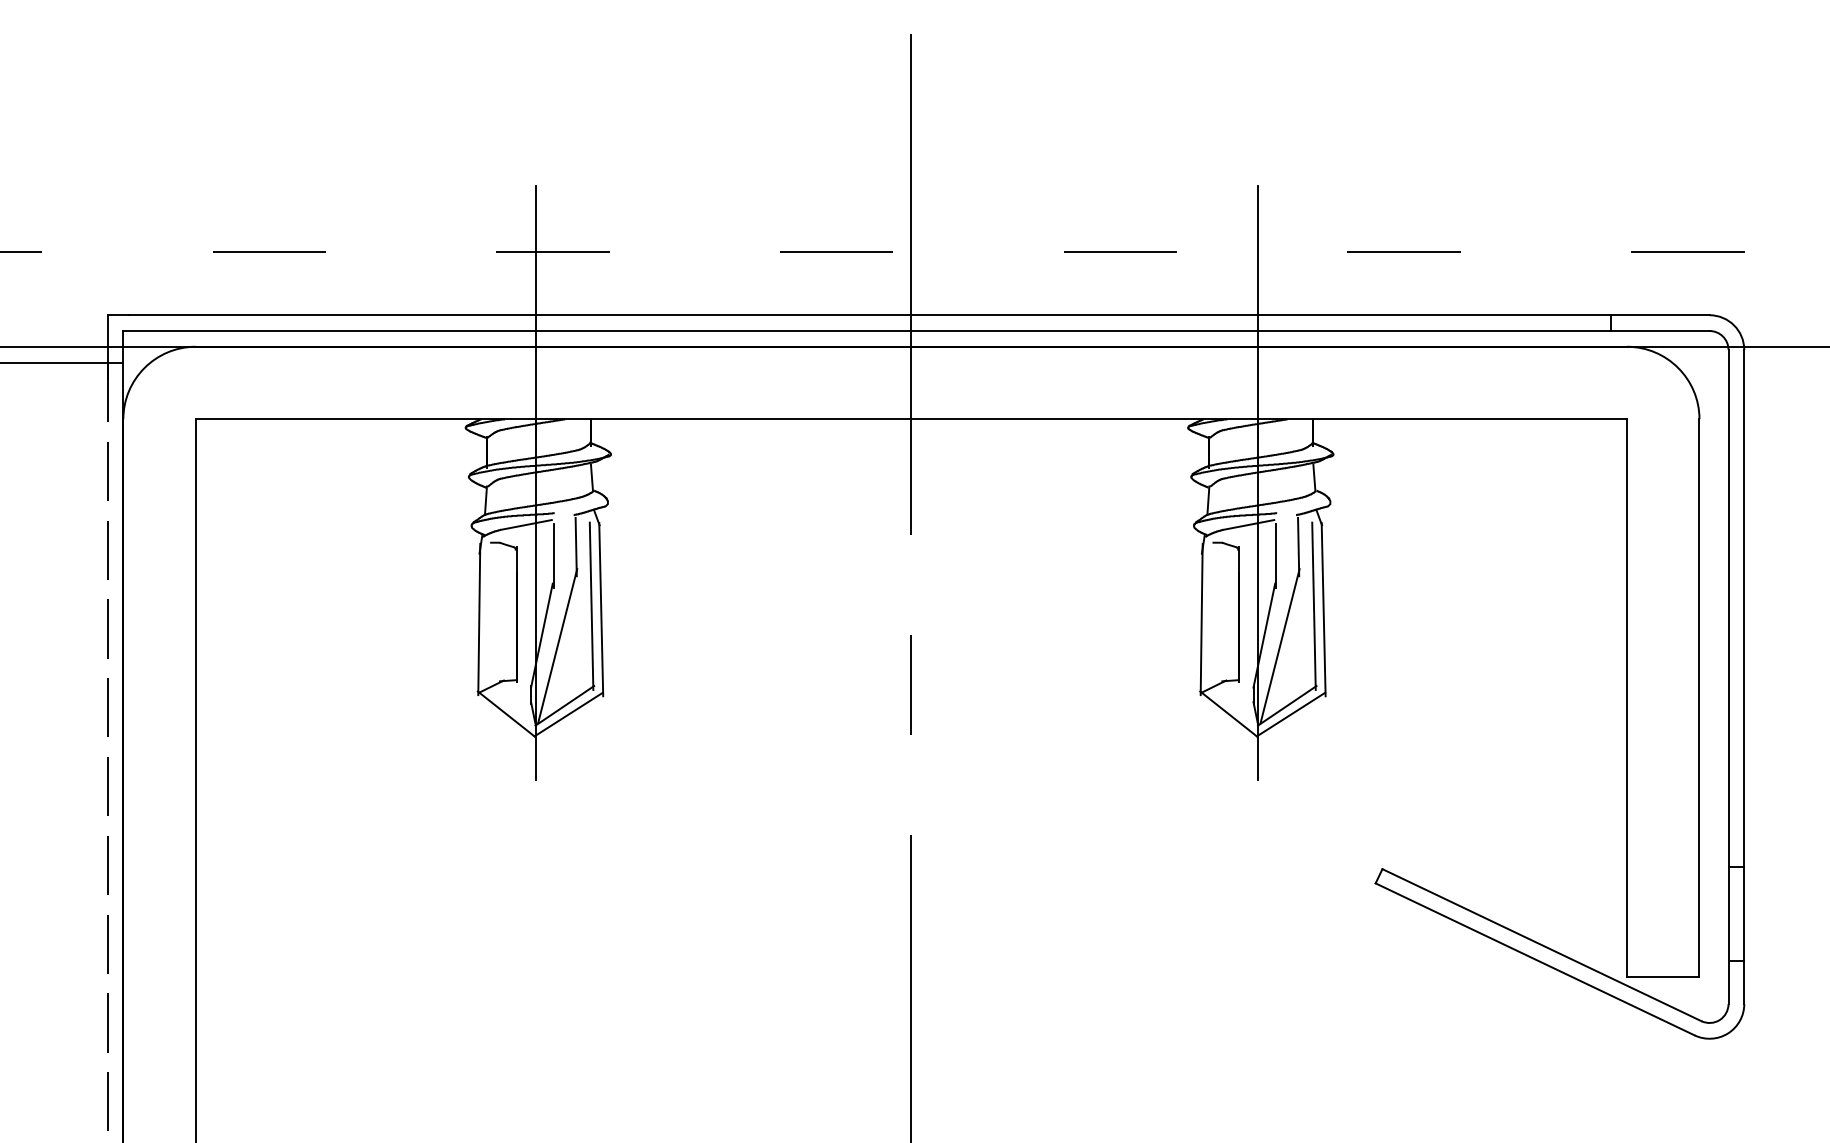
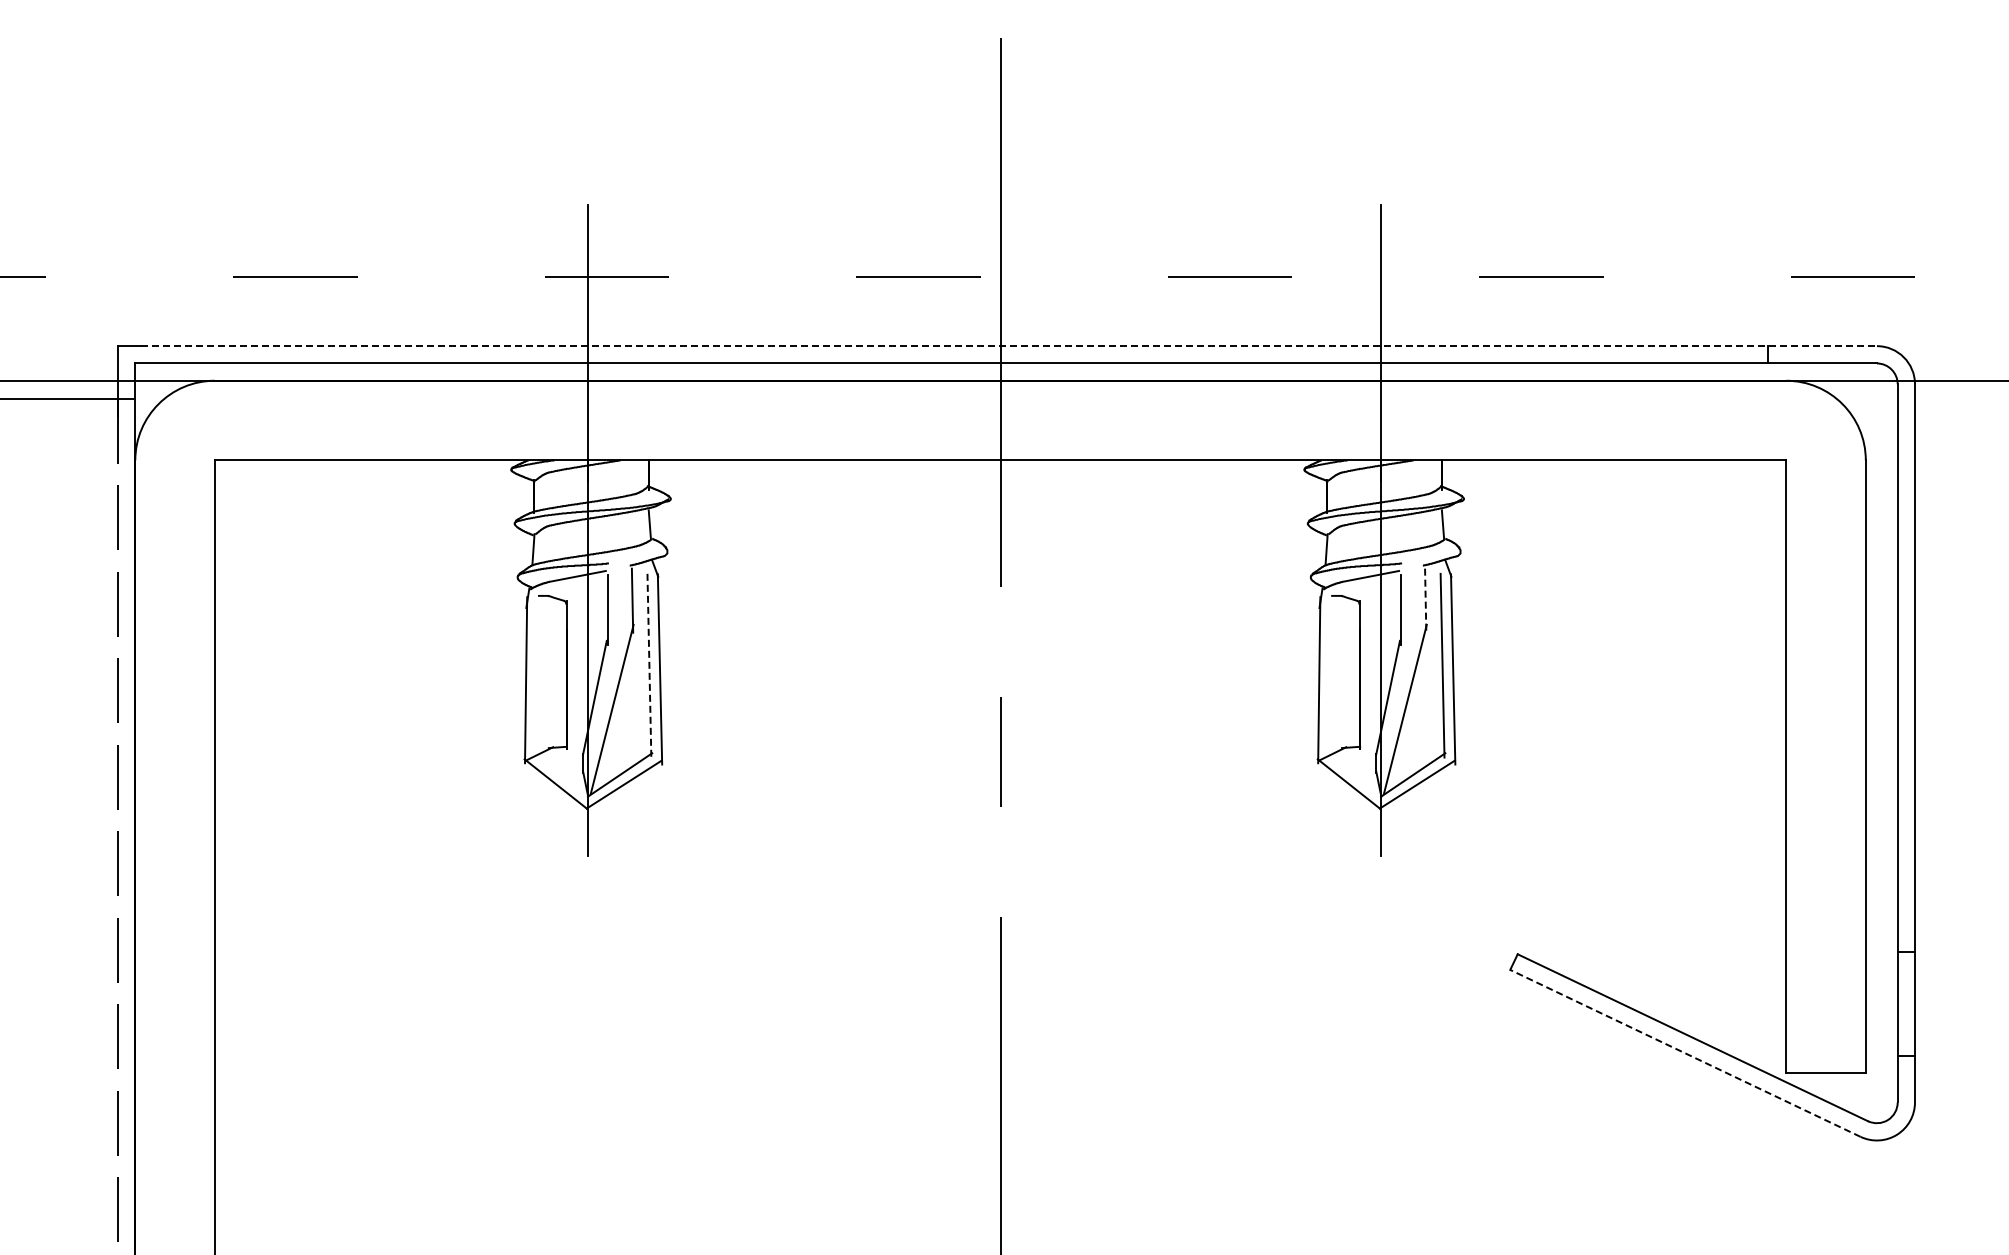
line: (919, 315) -> (1009, 346), solid -> dashed
line: (1298, 547) -> (1425, 601), solid -> dashed
line: (591, 606) -> (649, 665), solid -> dashed
line: (1535, 959) -> (1685, 1053), solid -> dashed

